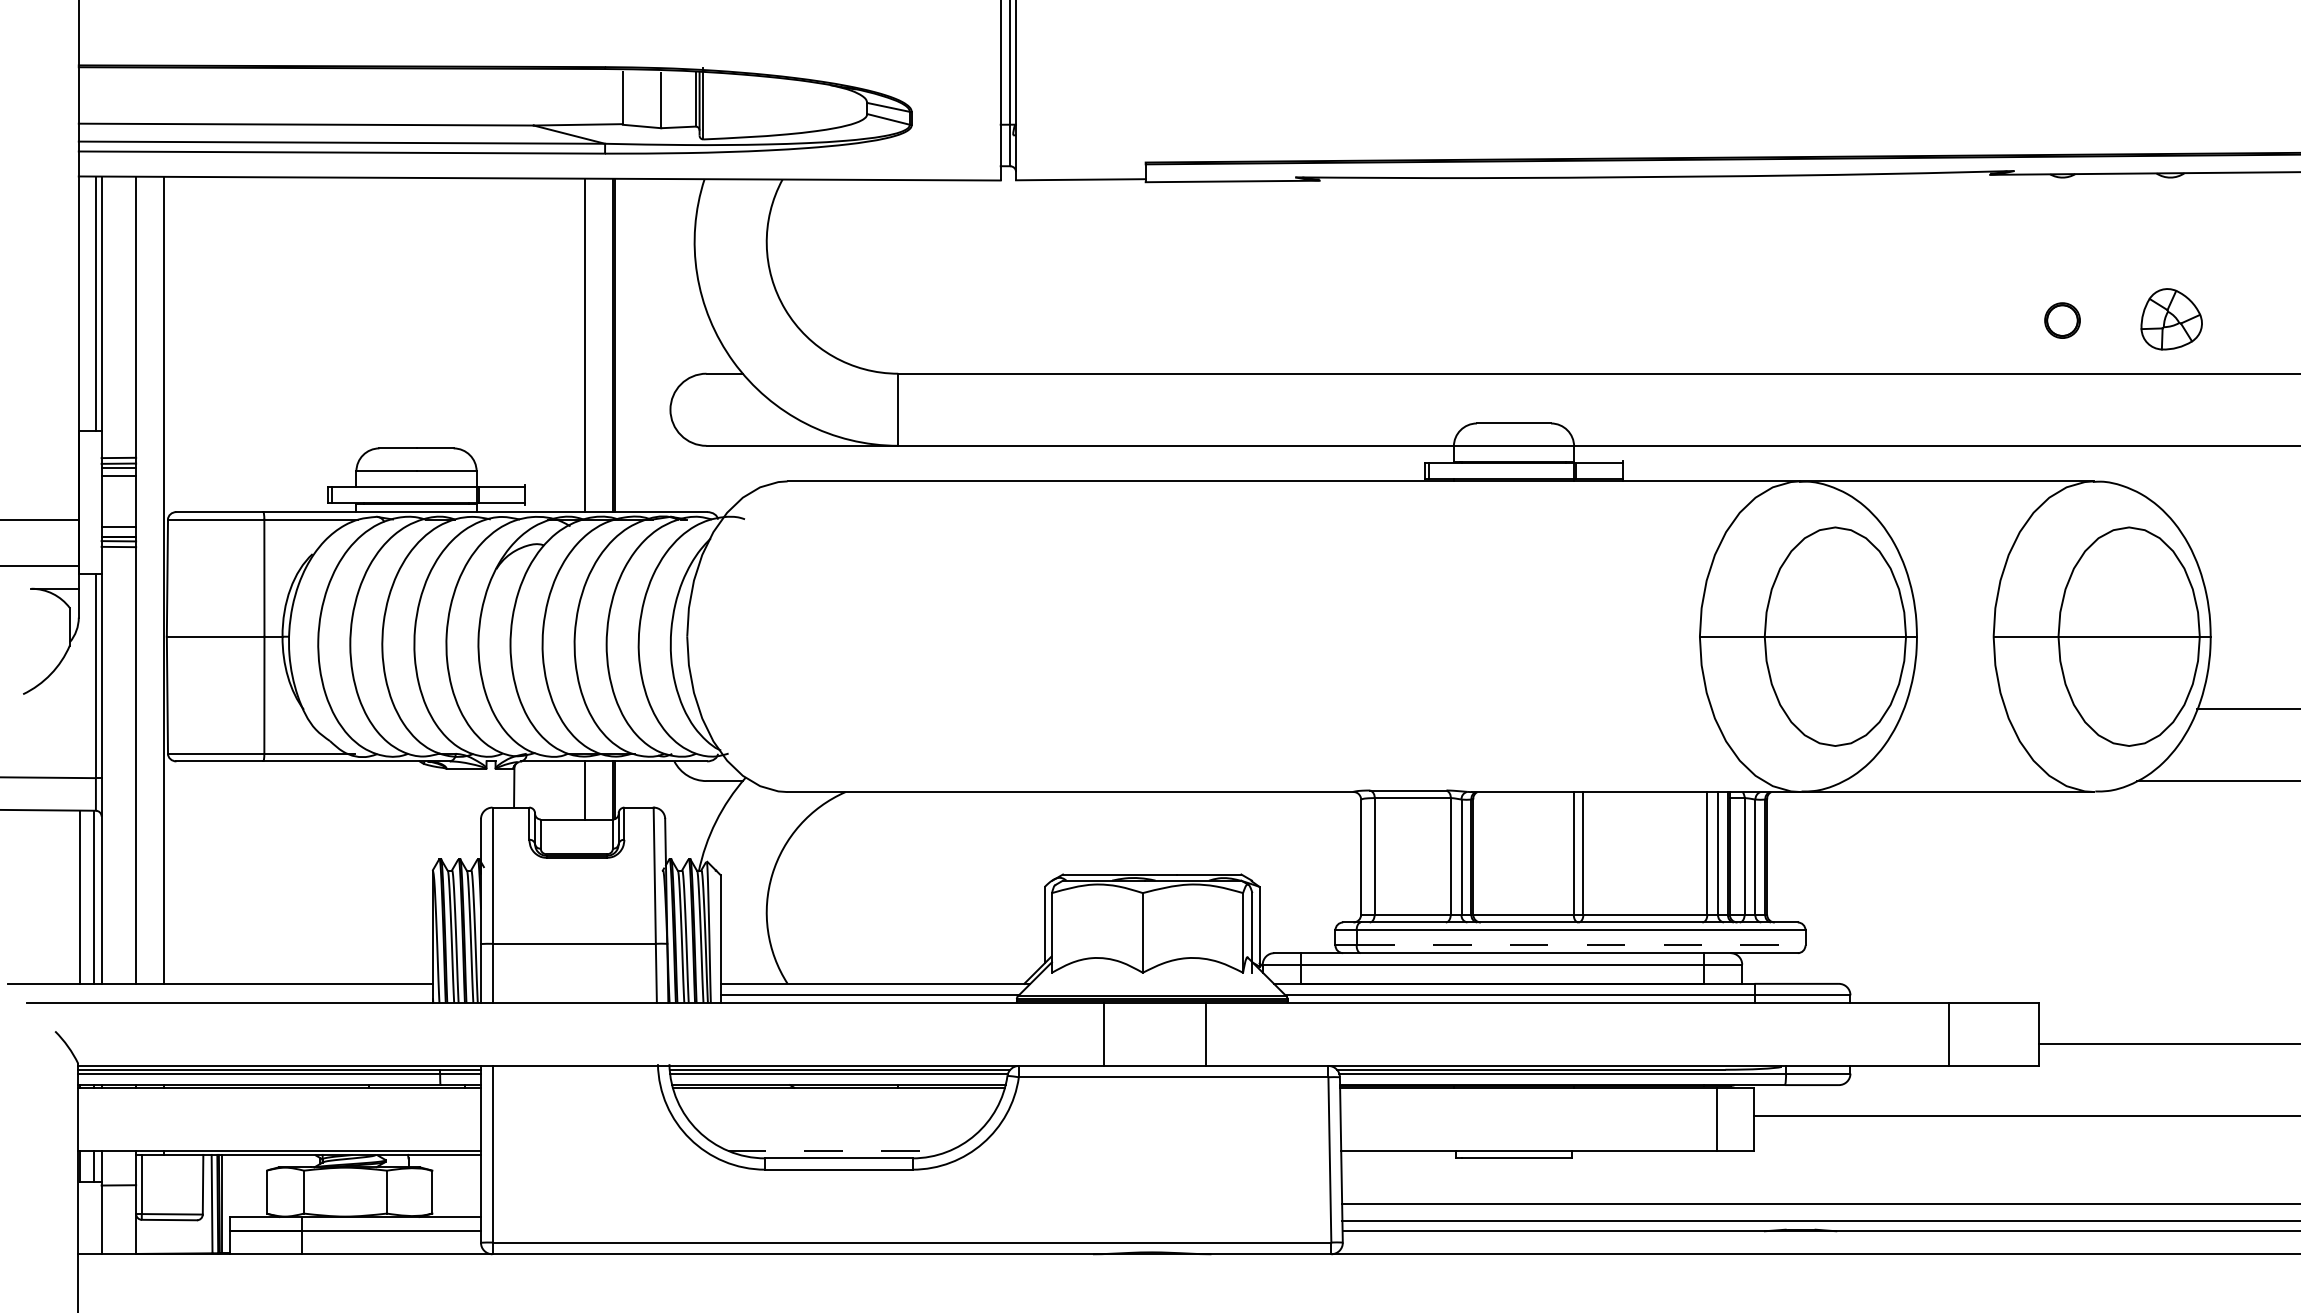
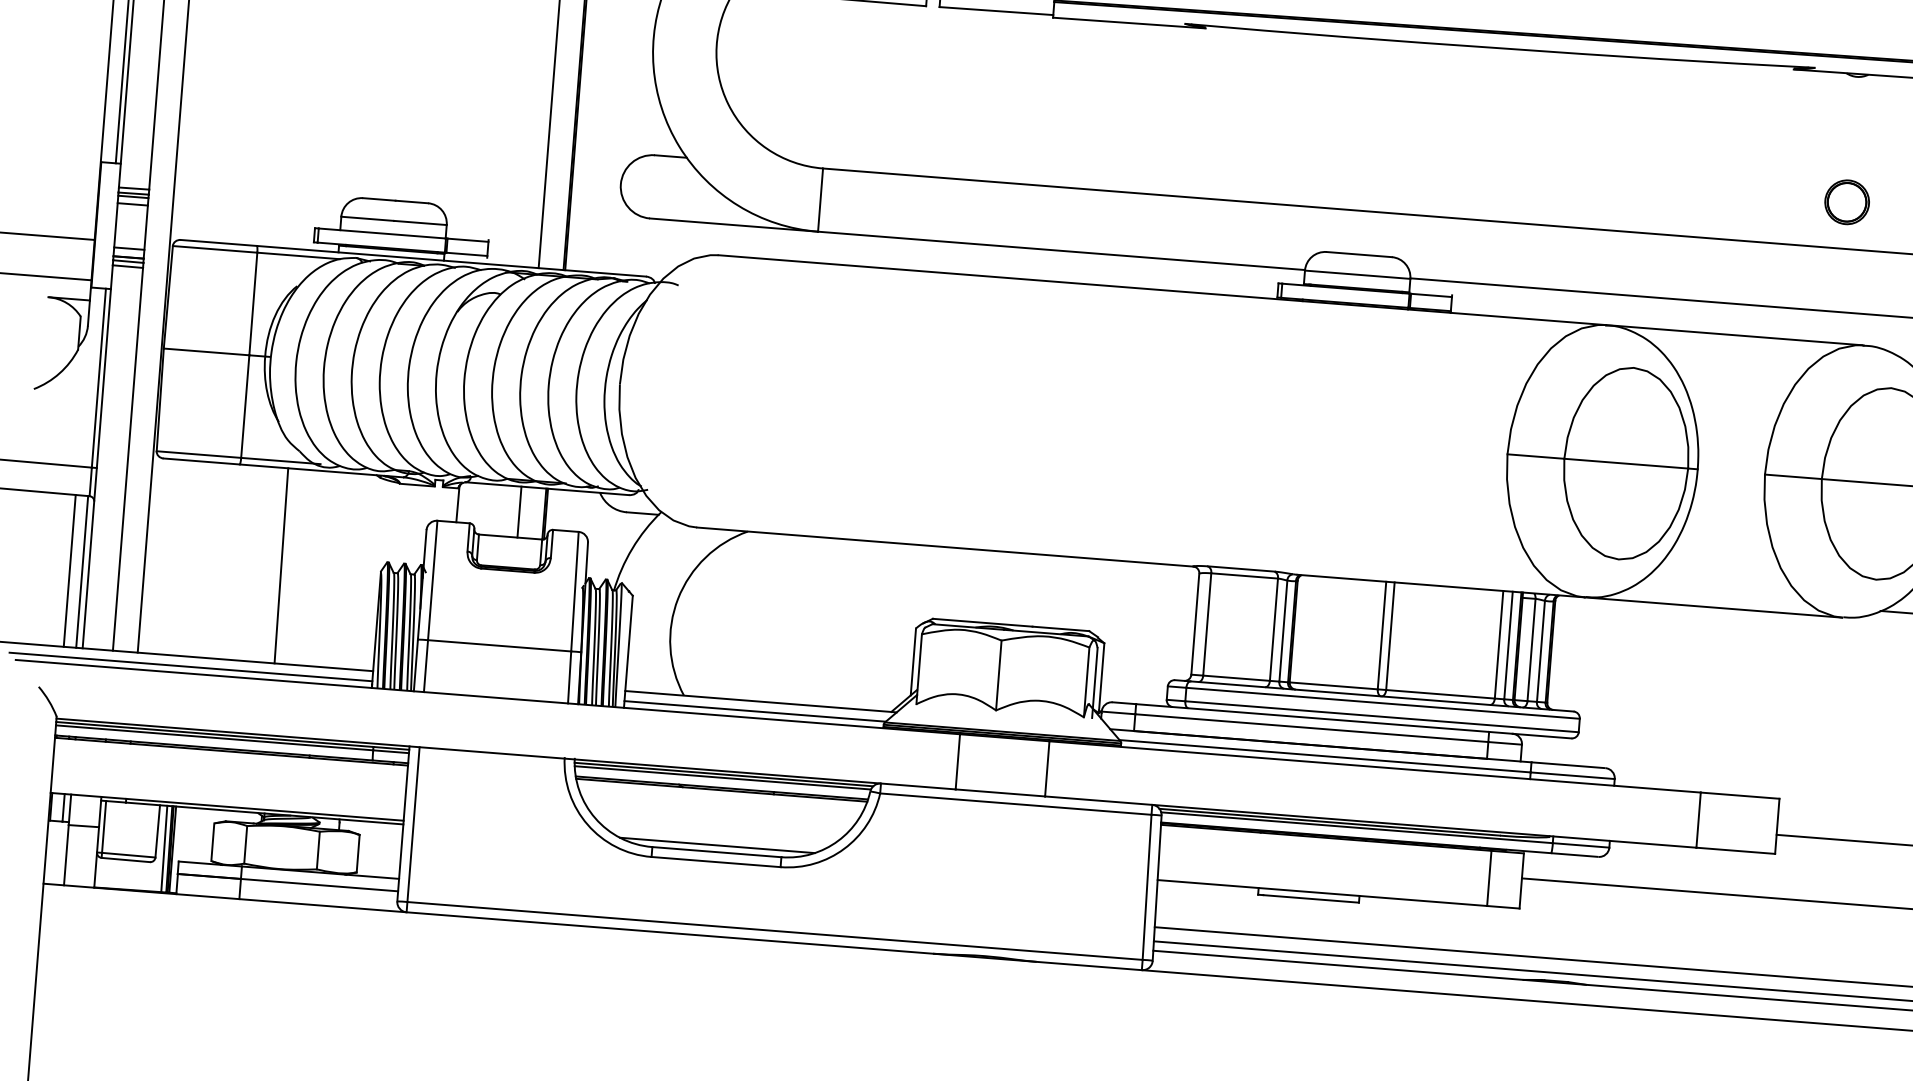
part: (2062, 320) -> (1847, 202), size x1.43
line: (319, 872) -> (281, 565), added
line: (1581, 945) -> (1382, 716), dashed -> solid
line: (226, 995) -> (191, 667), added
line: (839, 1150) -> (717, 845), dashed -> solid

